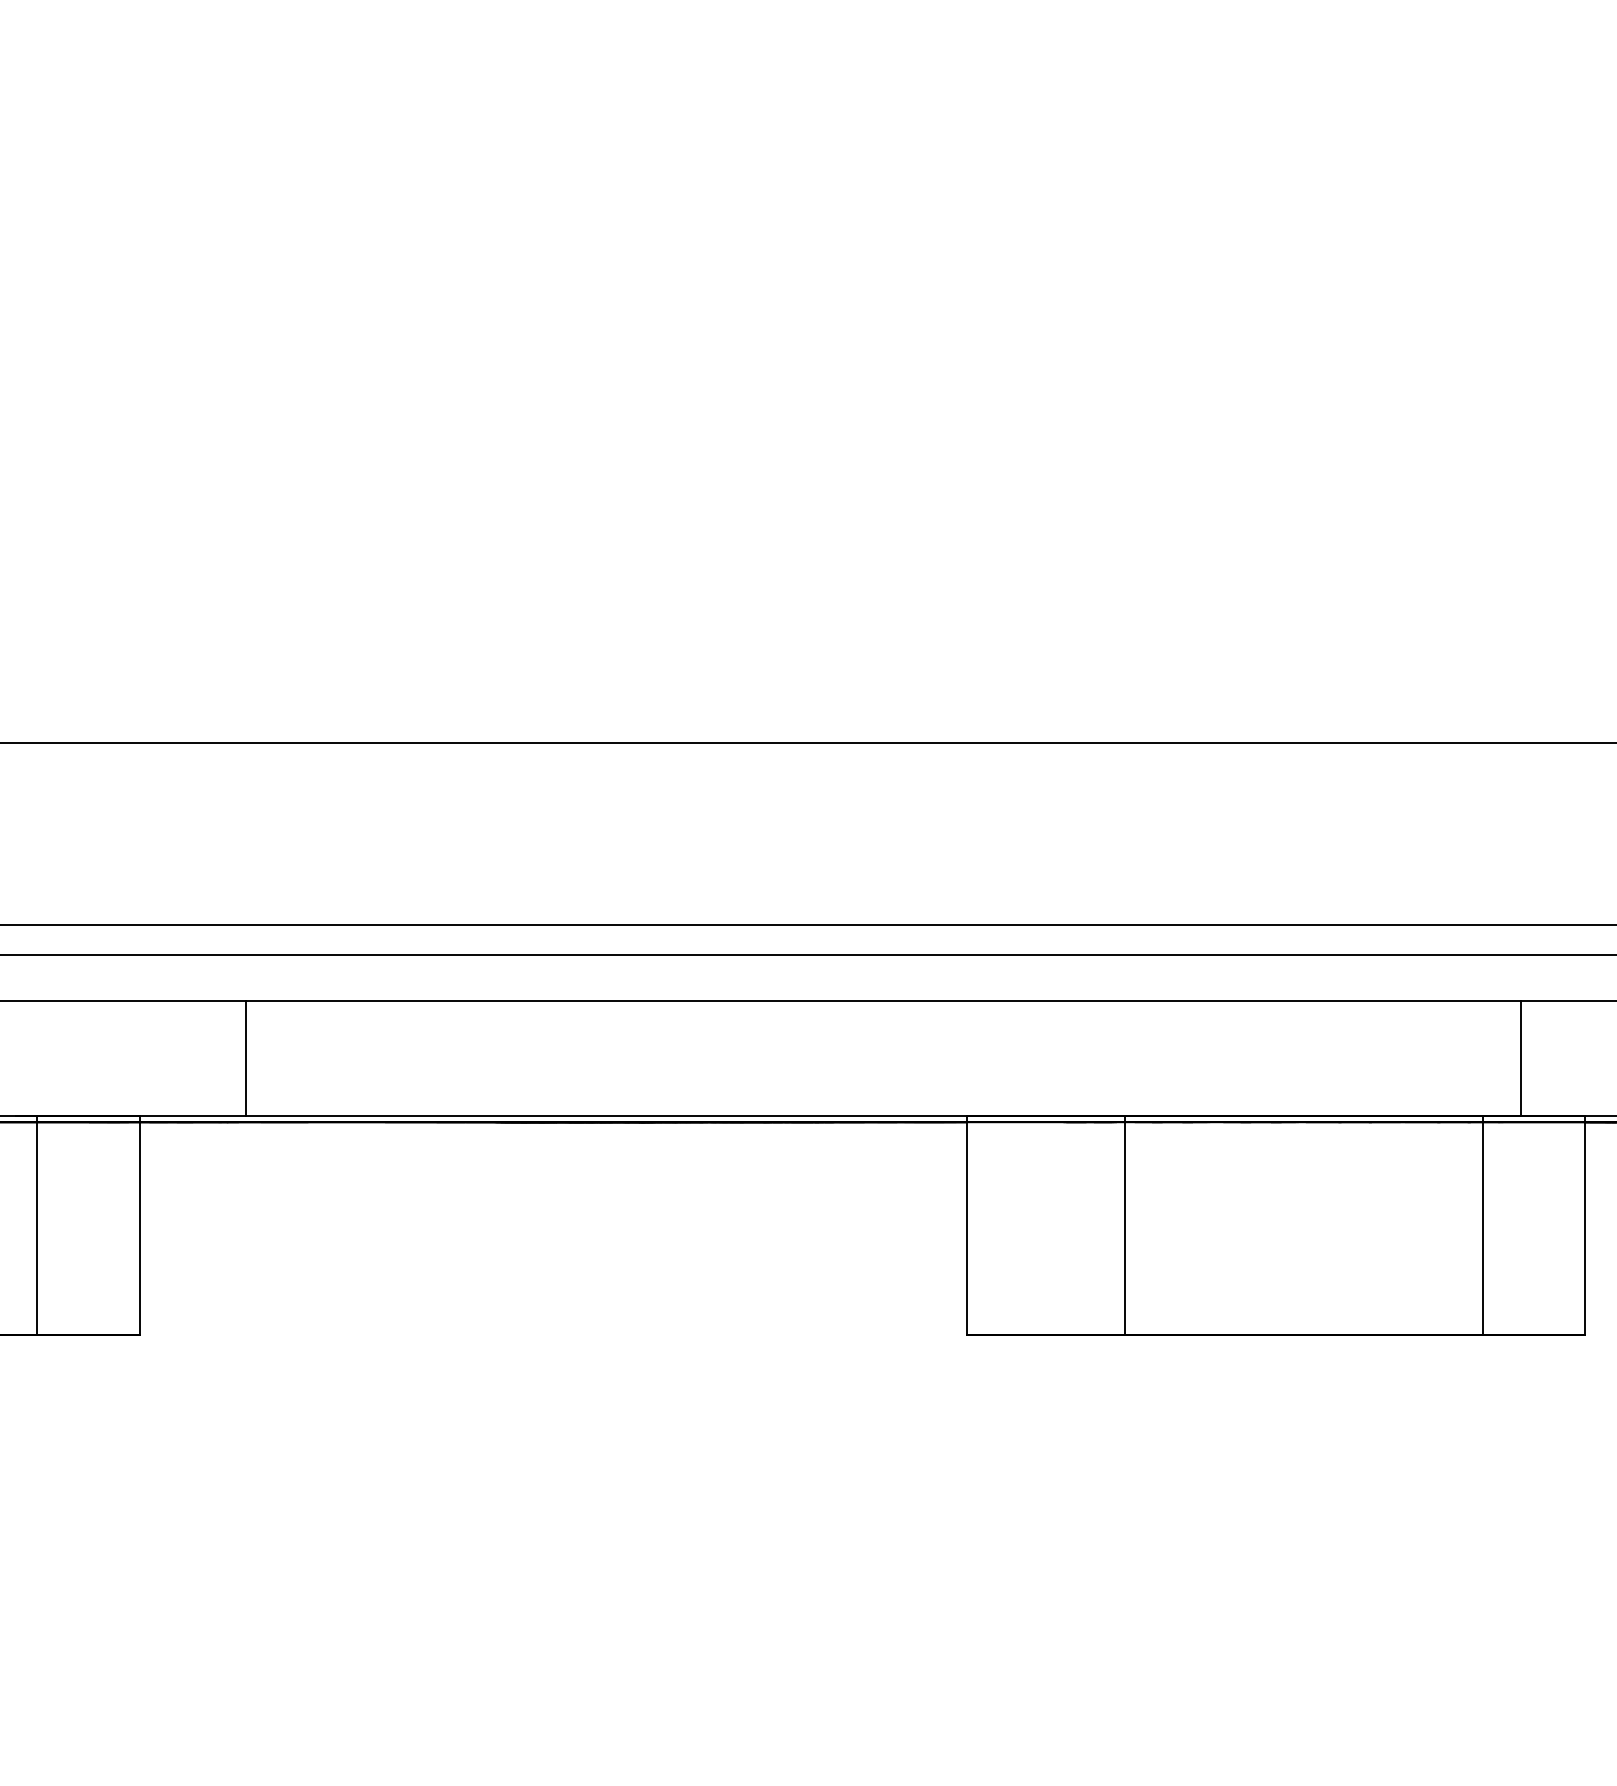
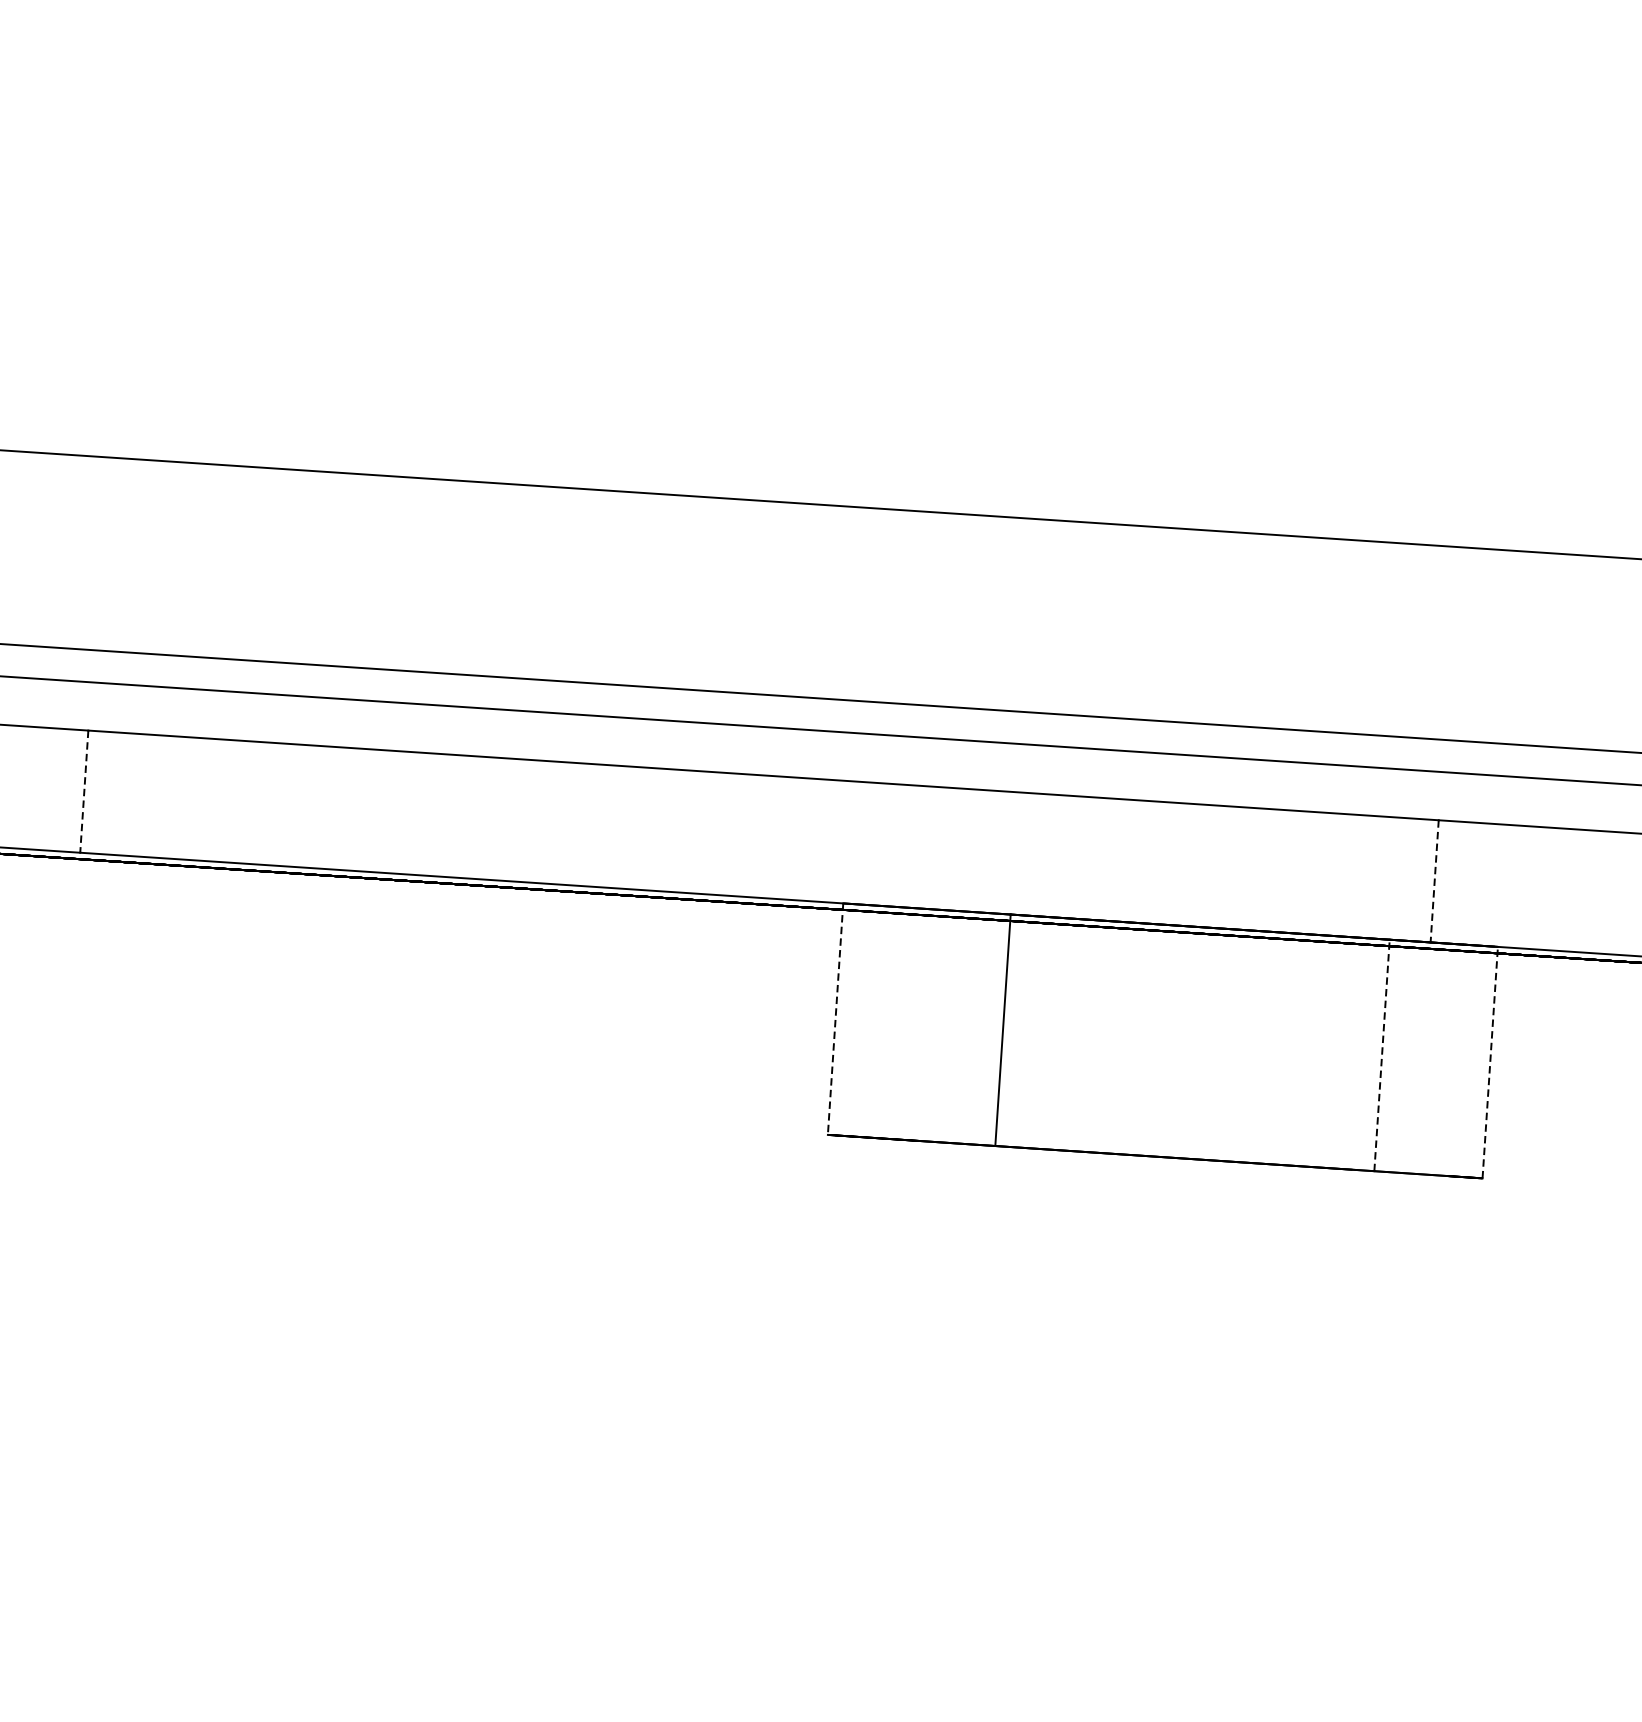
line: (246, 1058) -> (84, 791), solid -> dashed
line: (1521, 1058) -> (1434, 881), solid -> dashed
line: (1482, 1224) -> (1381, 1054), solid -> dashed
line: (1584, 1224) -> (1489, 1061), solid -> dashed
line: (966, 1225) -> (835, 1019), solid -> dashed

